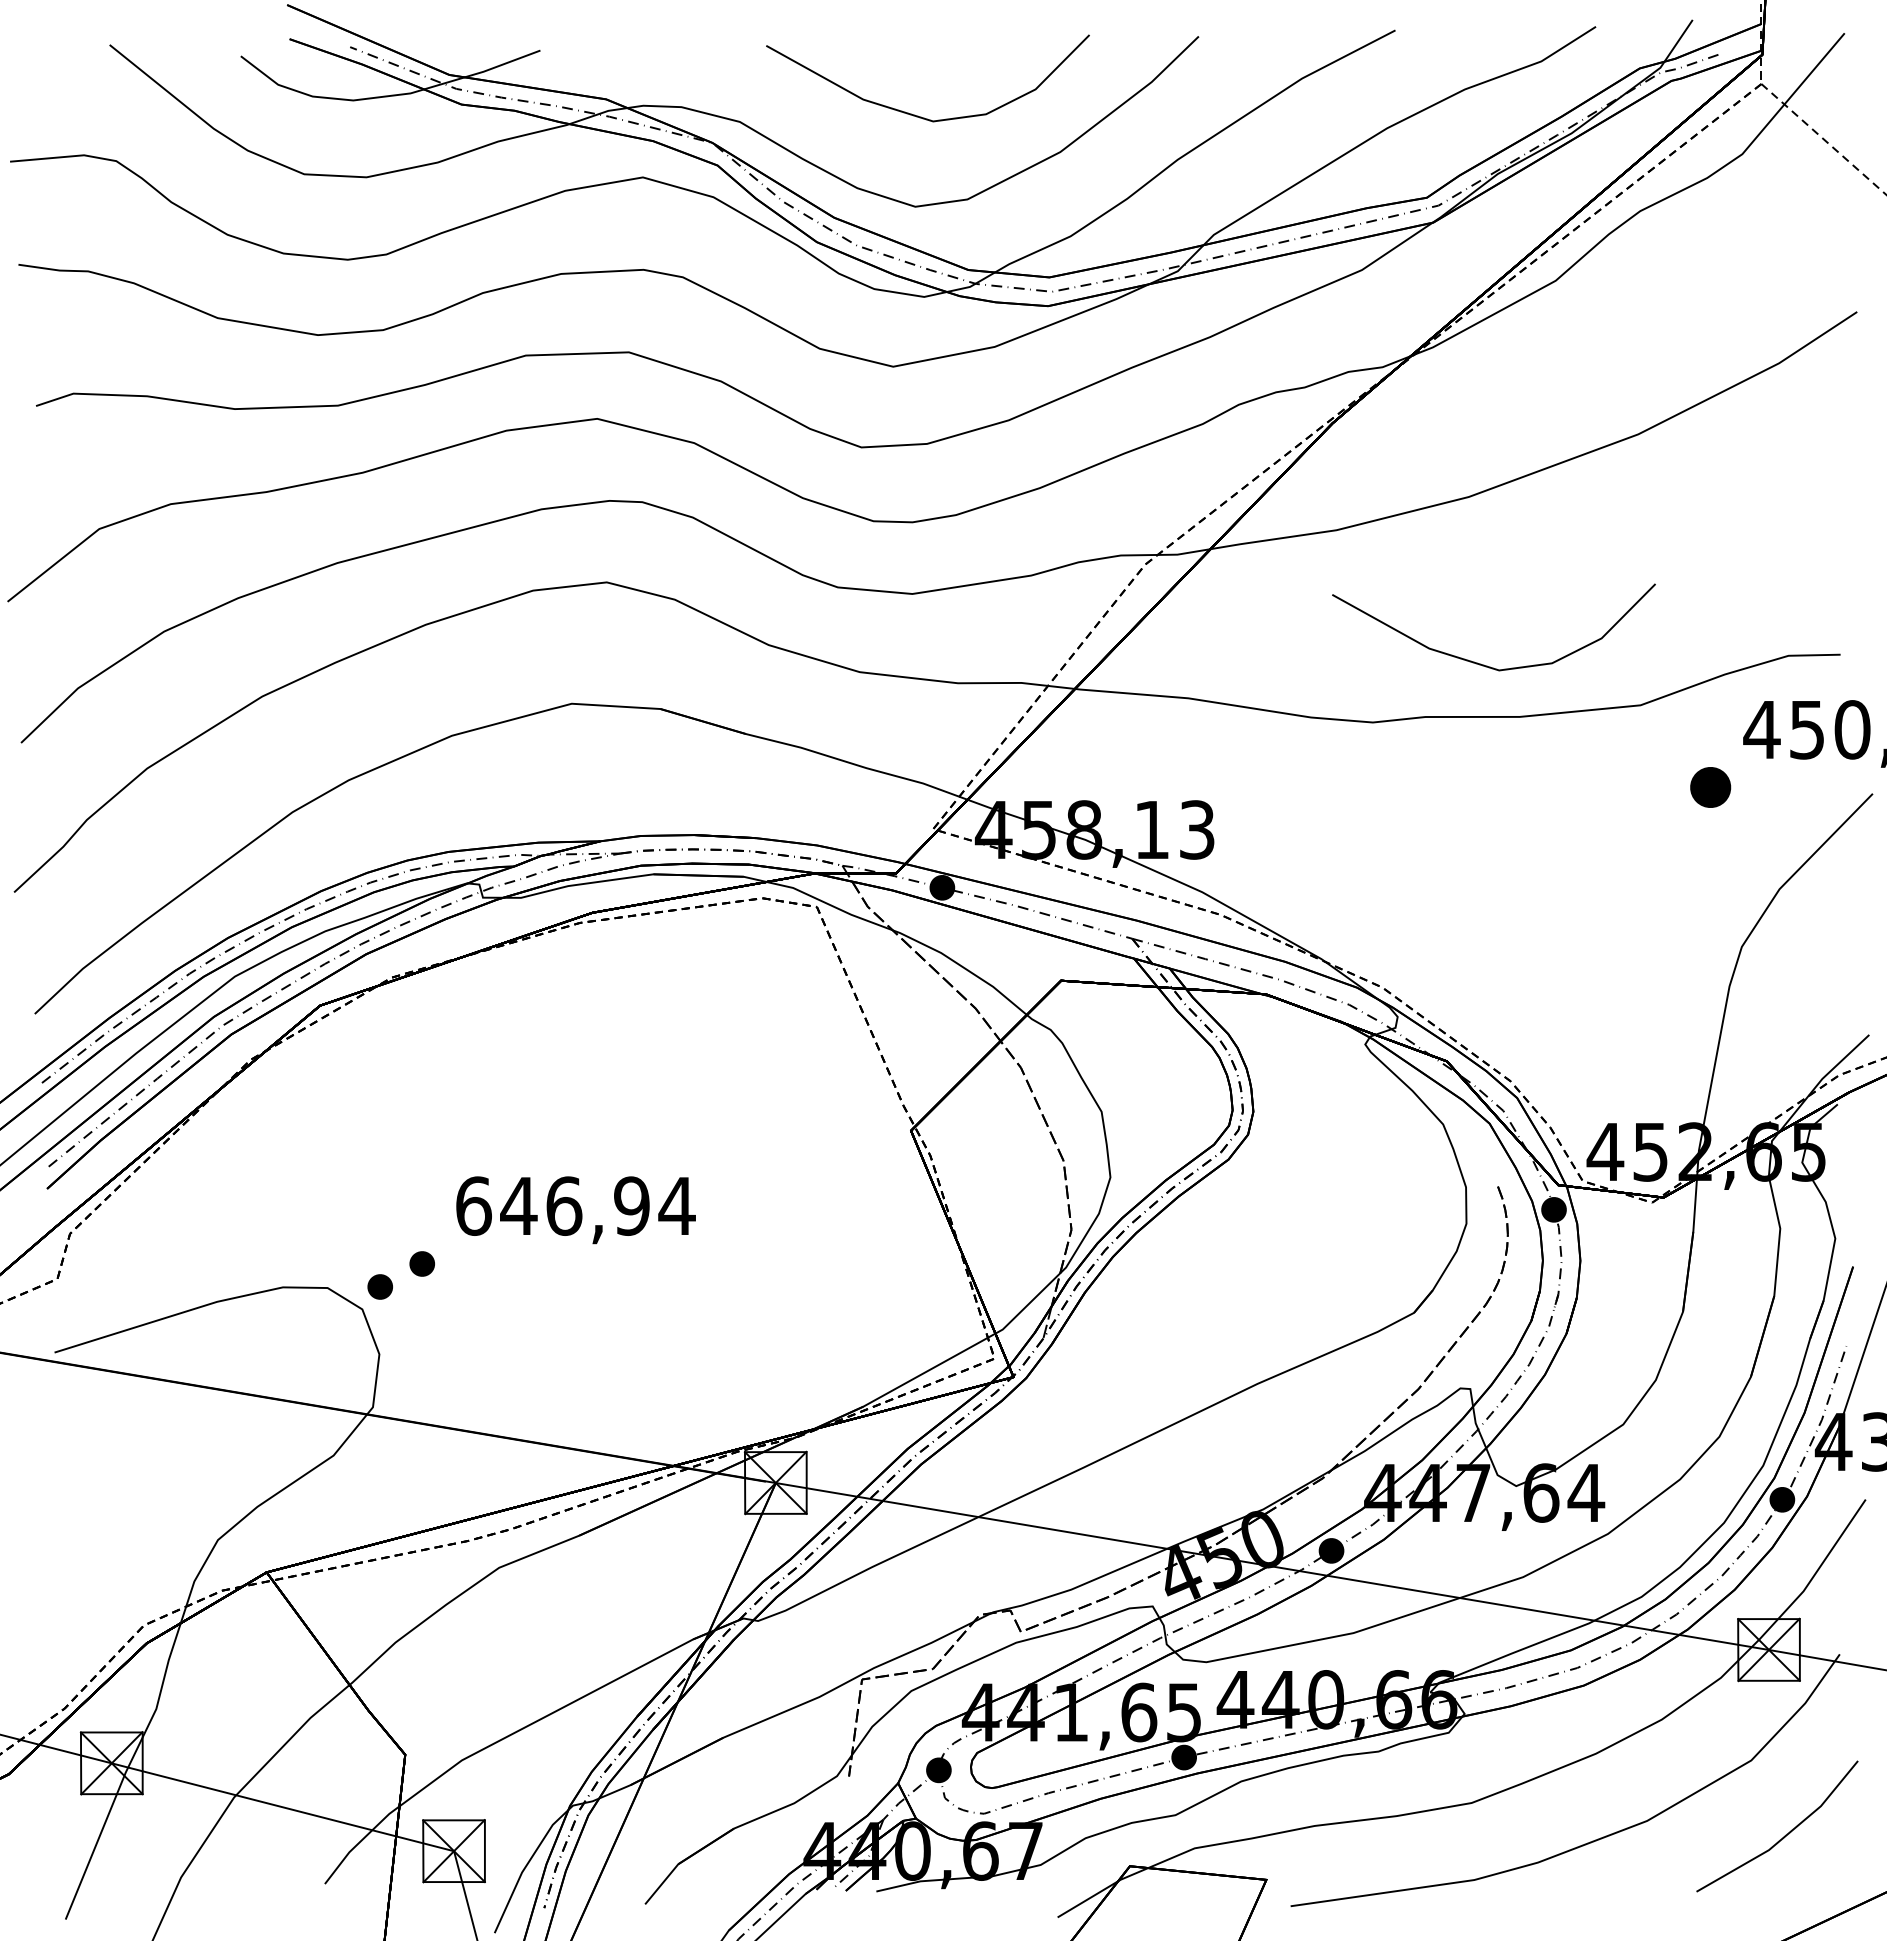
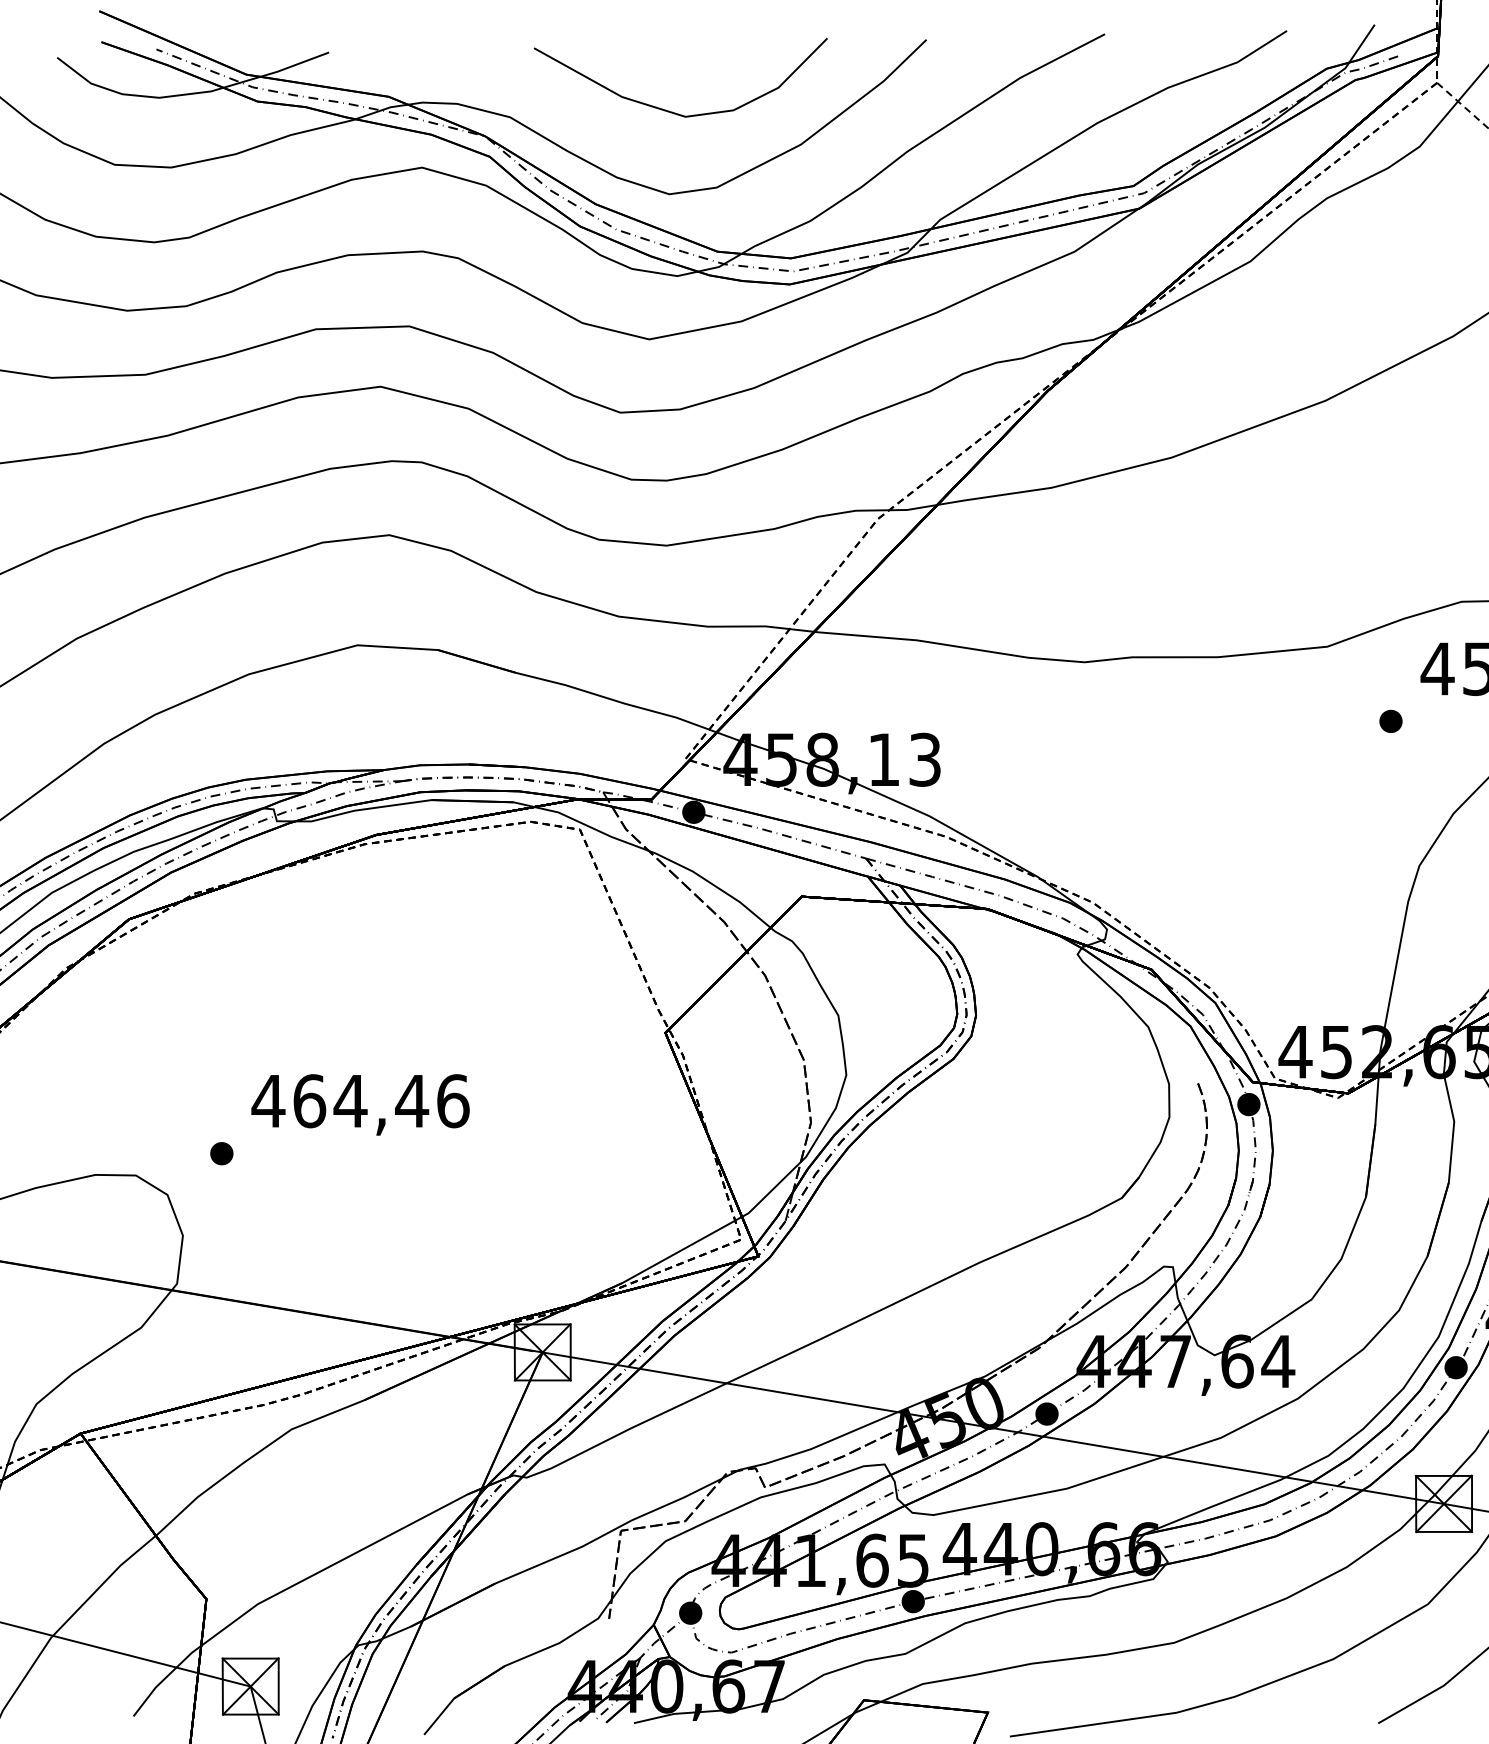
curve: (1484, 664) -> (1185, 609), removed
part: (1710, 787) -> (1390, 721), size x0.62
text: (574, 1205) -> (360, 1100), 646,94 -> 464,46
part: (379, 1286) -> (183, 1174), removed

